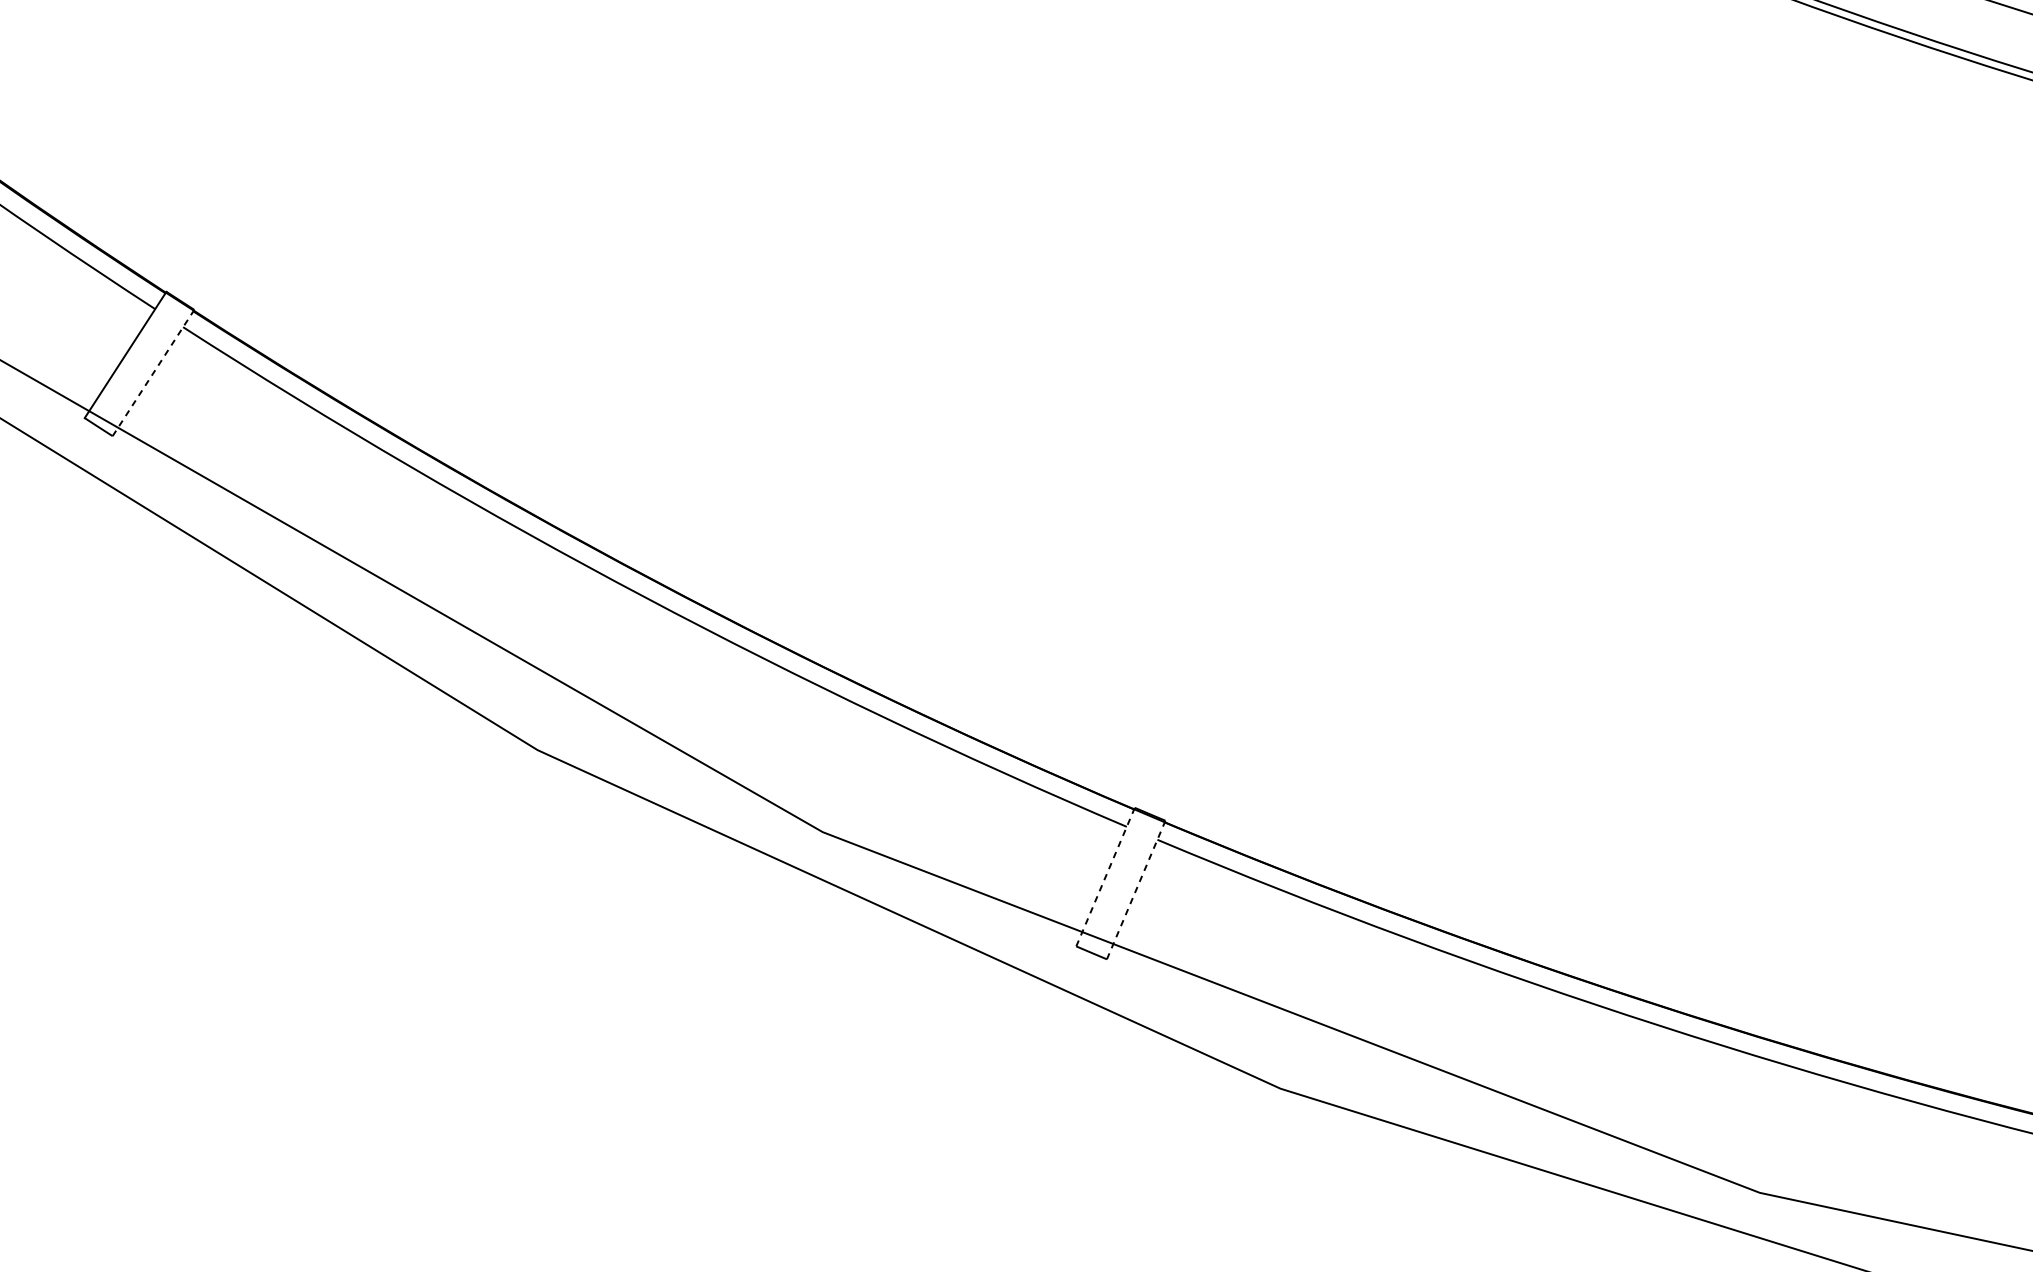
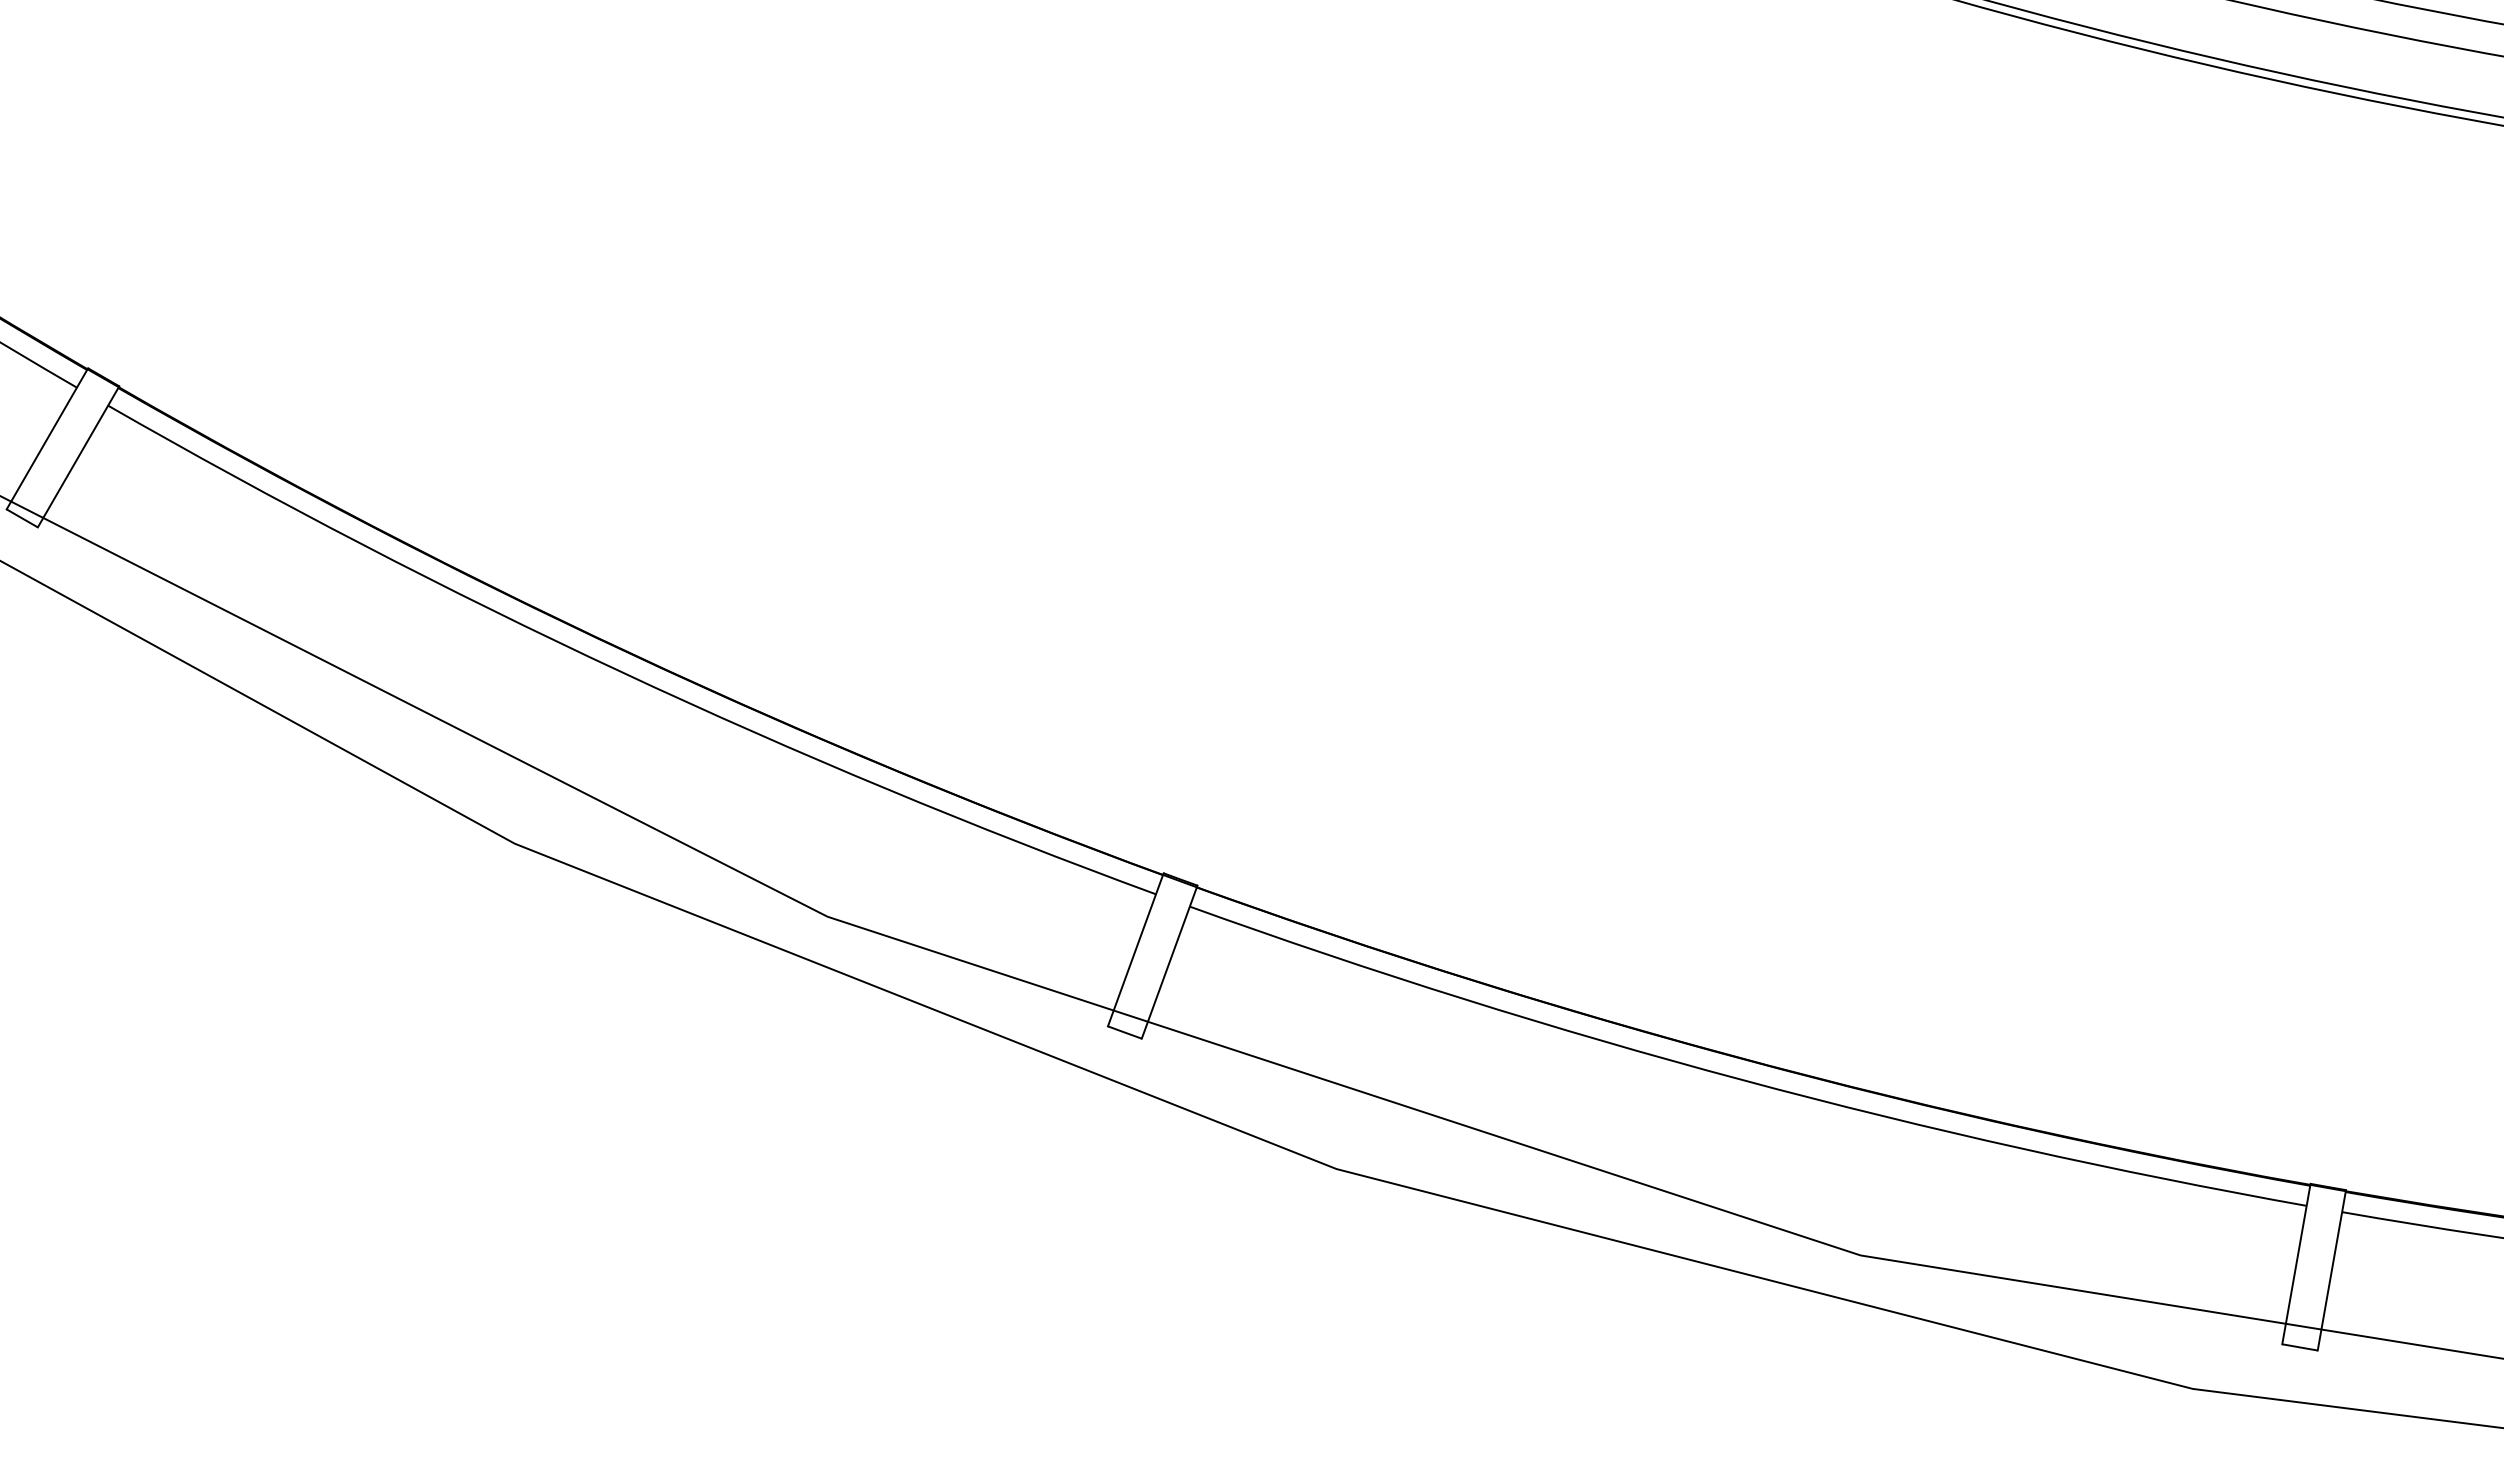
line: (153, 372) -> (78, 456), dashed -> solid
line: (1105, 877) -> (1135, 950), dashed -> solid
line: (1136, 889) -> (1169, 961), dashed -> solid

